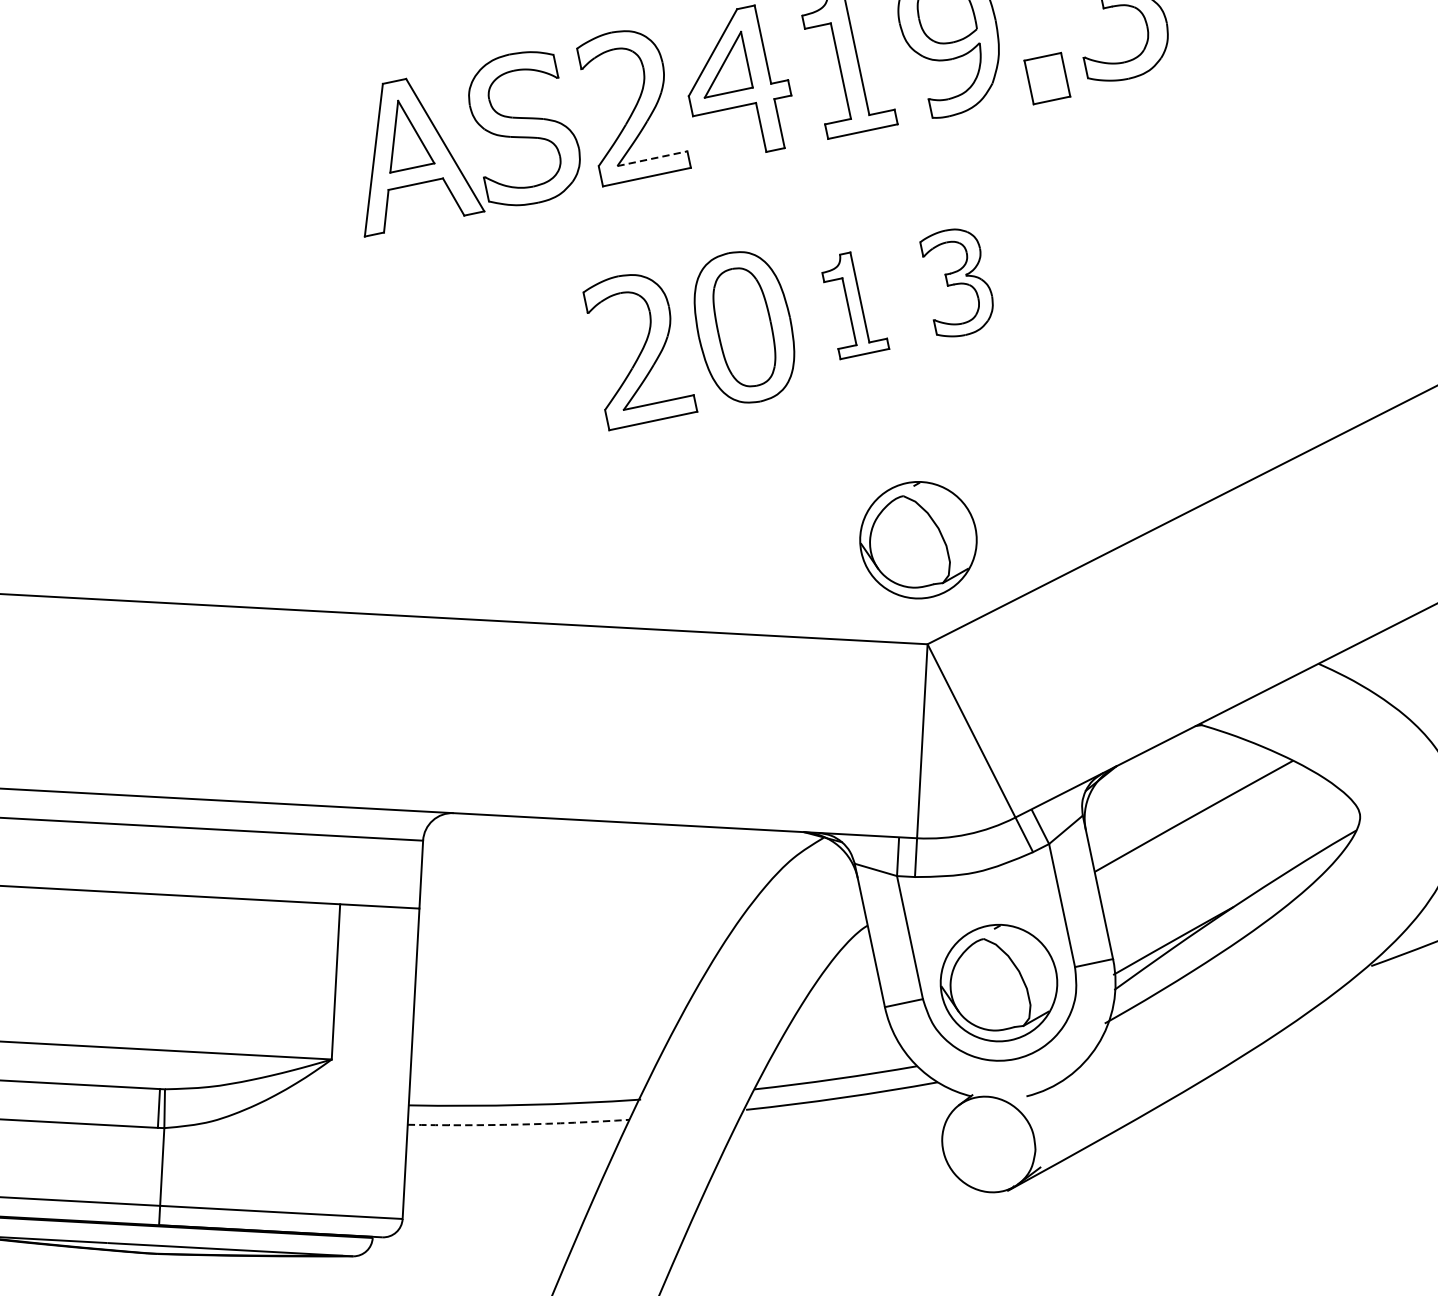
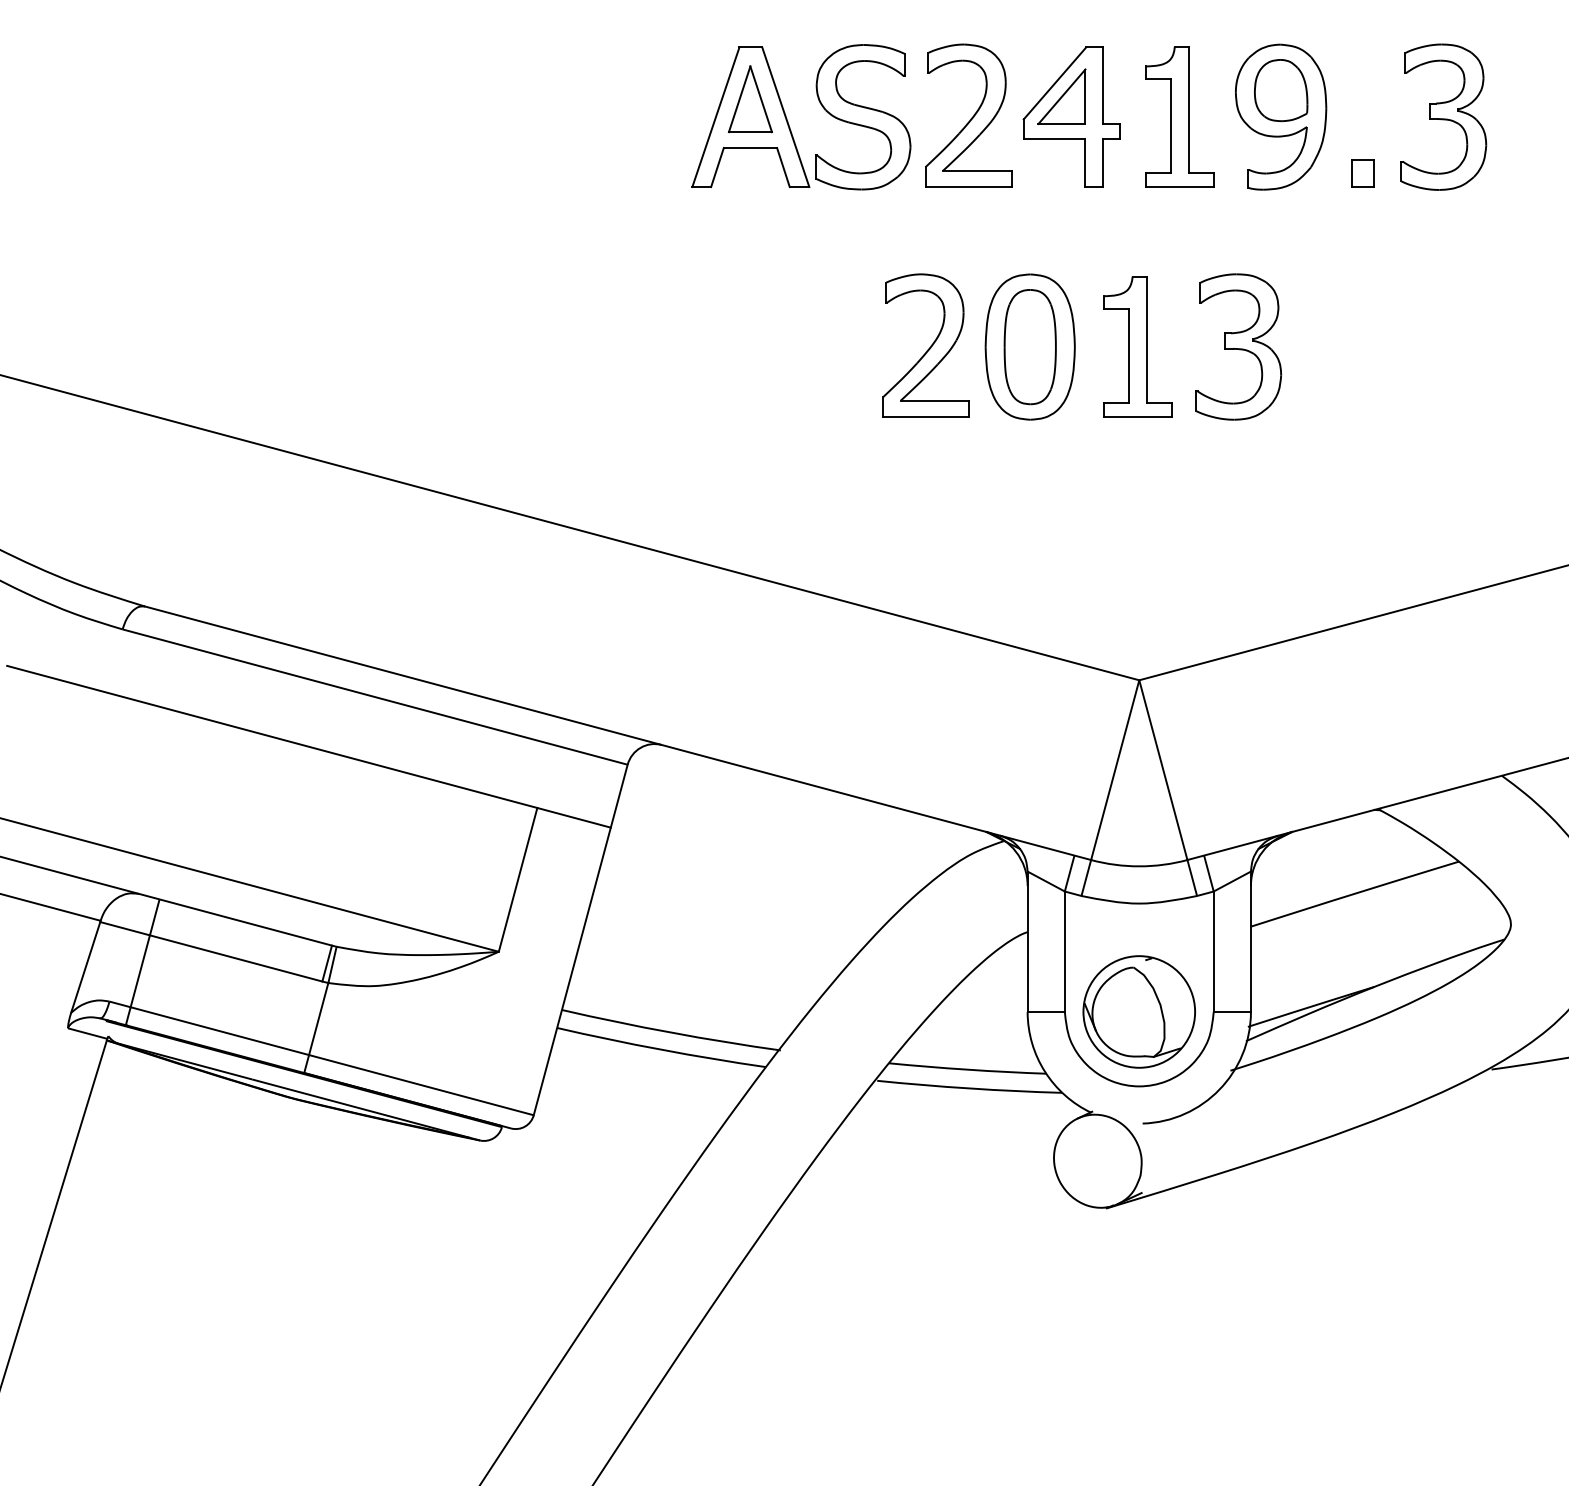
part: (1046, 78) -> (1362, 173), size x0.62
line: (652, 158) -> (977, 170), dashed -> solid
part: (957, 281) -> (1238, 346), size x1.43
part: (853, 303) -> (1137, 346), size x1.43
part: (917, 539) -> (1150, 580), removed
arc: (518, 1124) -> (661, 1049), dashed -> solid

